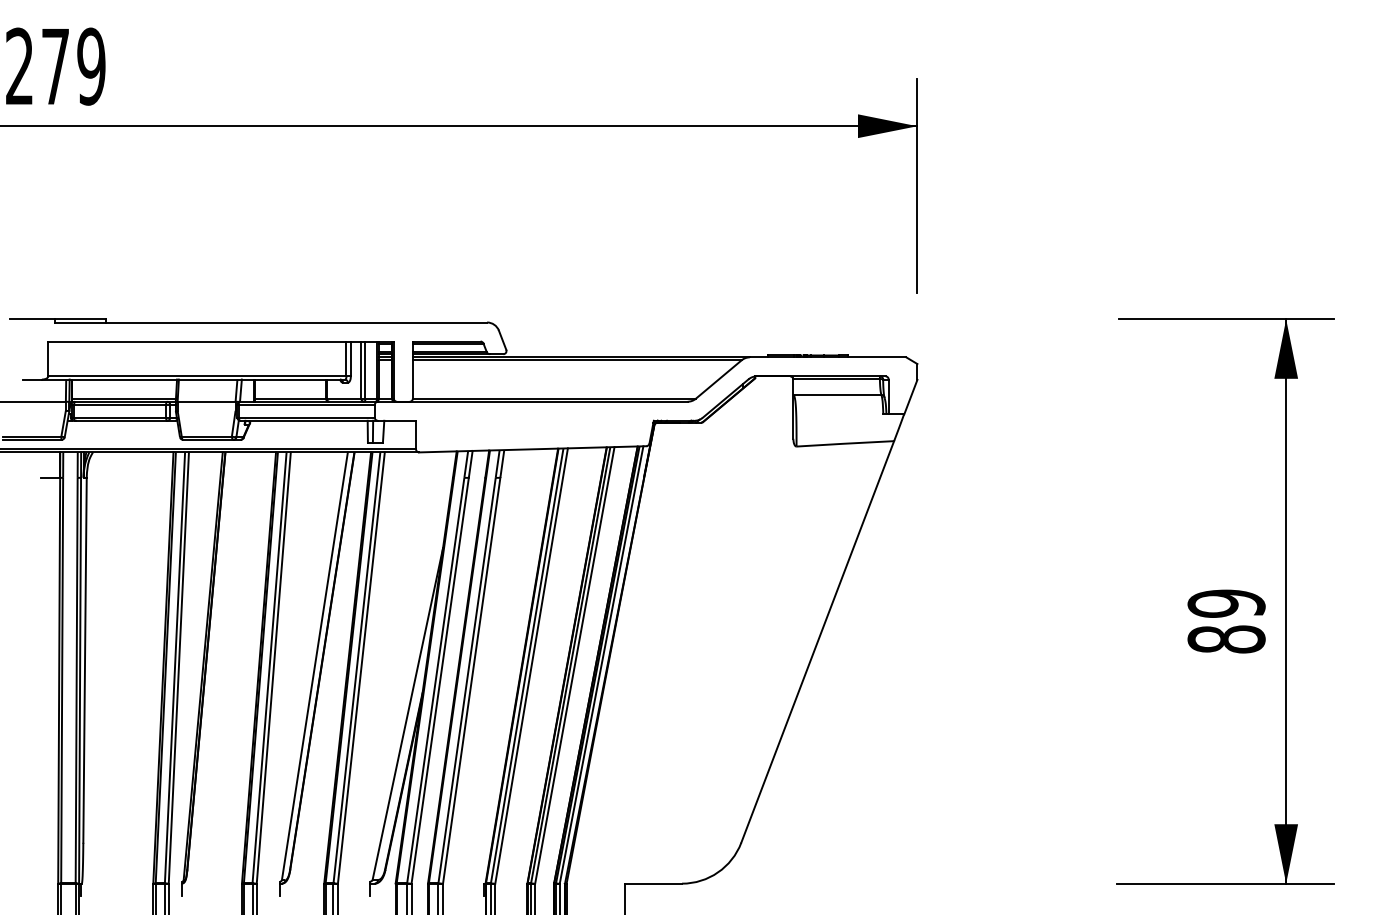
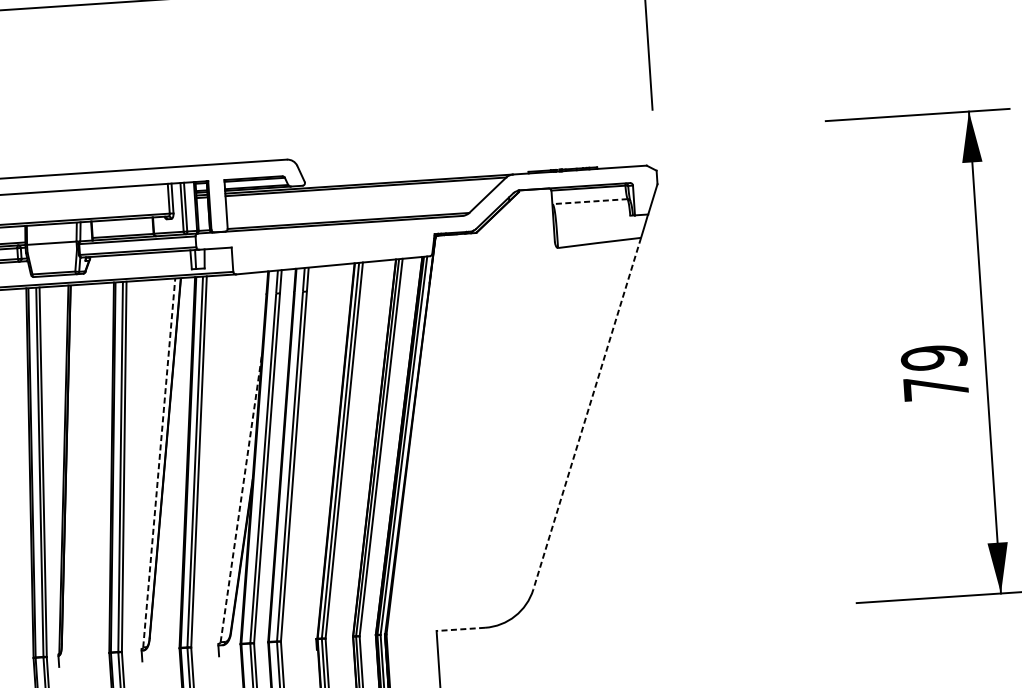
line: (837, 394) -> (590, 201), solid -> dashed
text: (1226, 639) -> (936, 388), 89 -> 79
line: (817, 641) -> (587, 413), solid -> dashed
line: (314, 665) -> (158, 462), solid -> dashed
line: (407, 714) -> (241, 498), solid -> dashed
line: (653, 883) -> (460, 629), solid -> dashed

